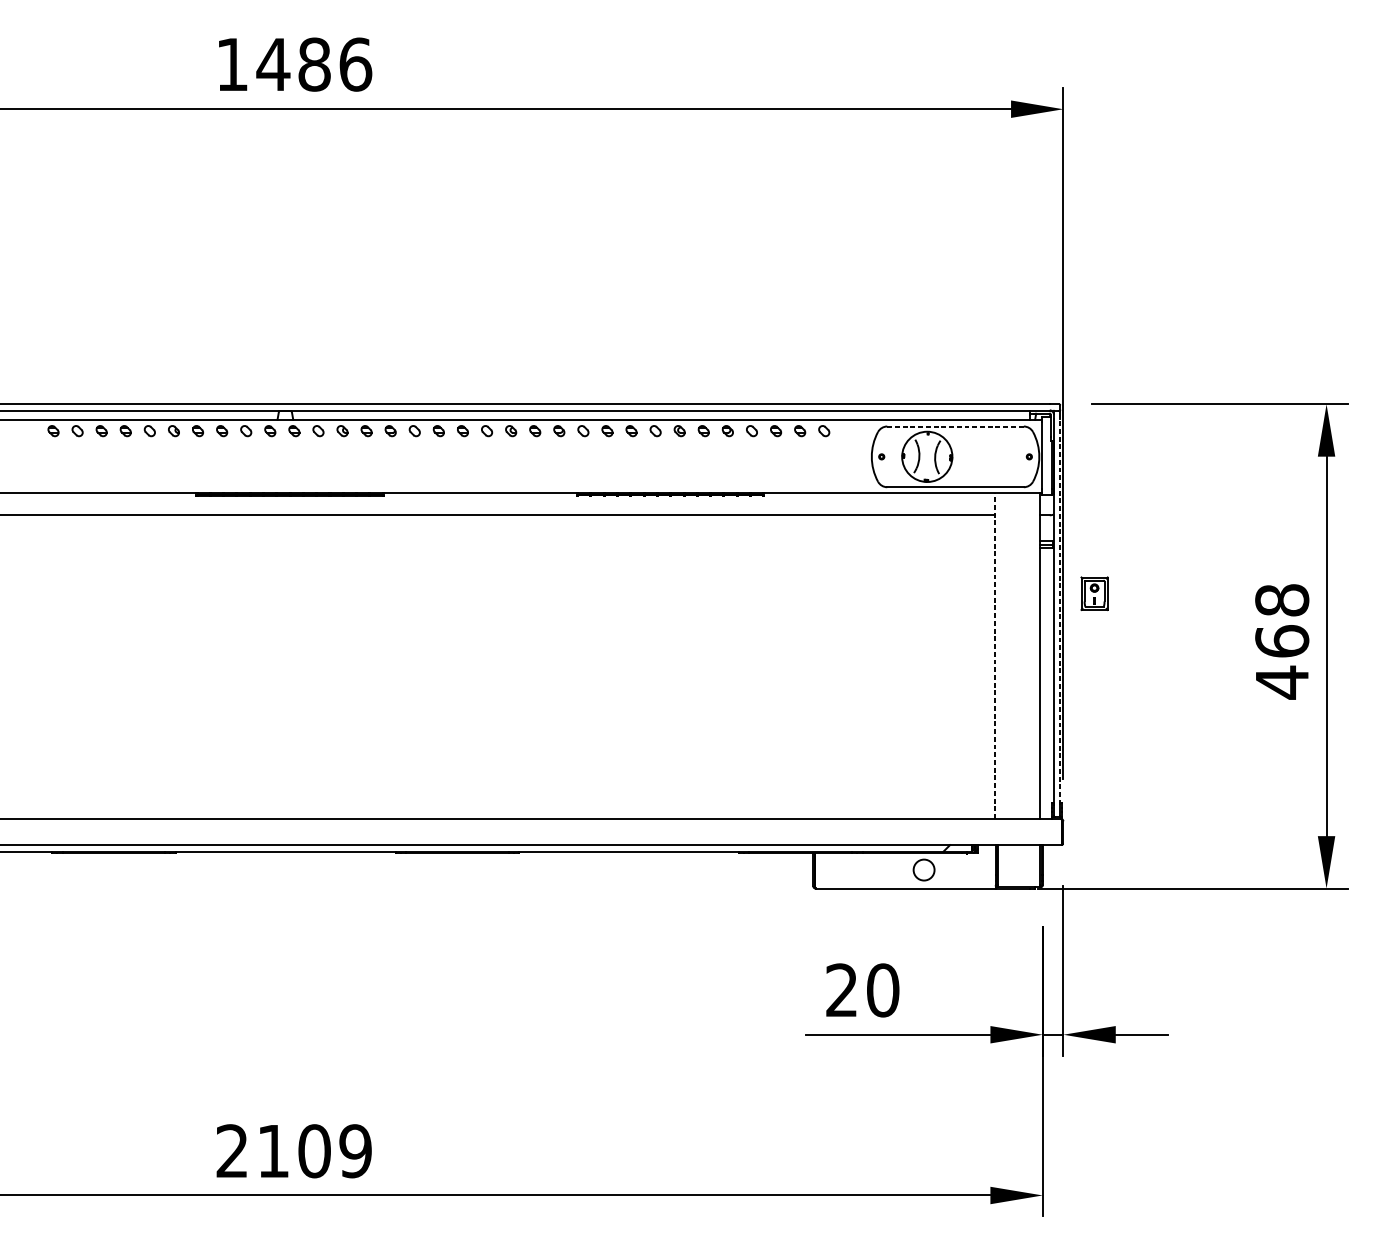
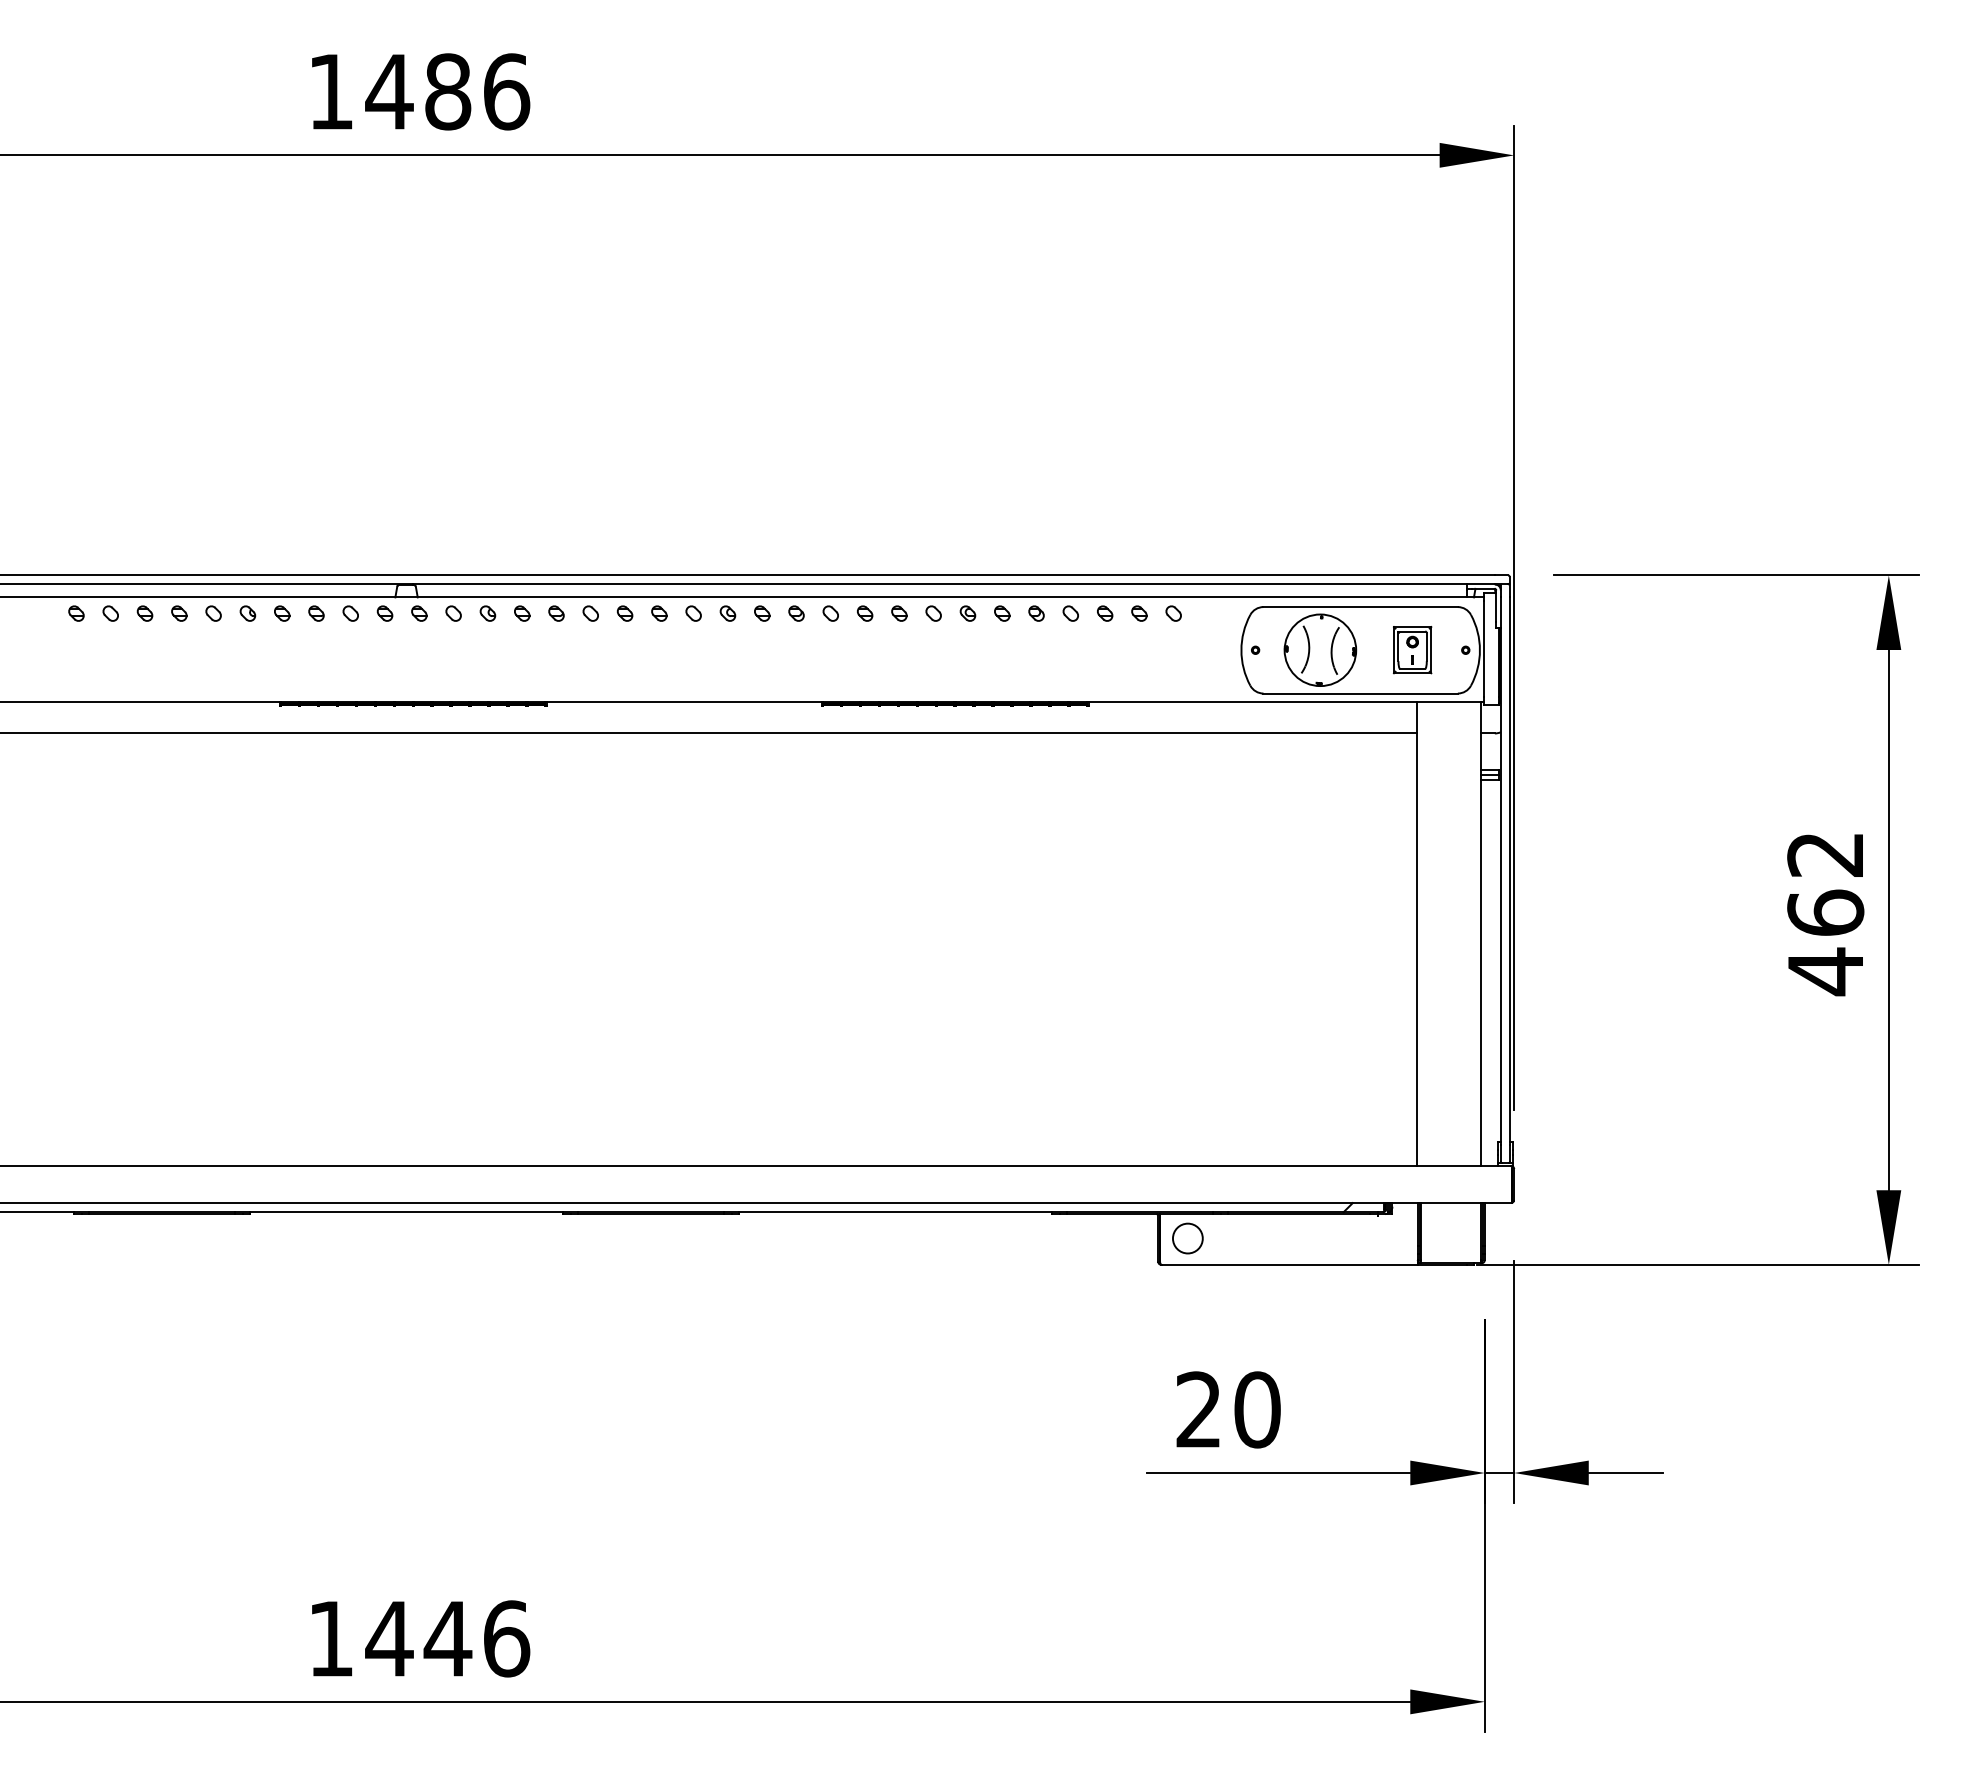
line: (956, 426) -> (1361, 607), dashed -> solid
part: (1094, 593) -> (1412, 650), moved
text: (1282, 600) -> (1825, 854), 468 -> 462
line: (1060, 611) -> (1509, 870), dashed -> solid
line: (995, 655) -> (1417, 933), dashed -> solid
circle: (923, 870) -> (1187, 1238), moved
text: (294, 1150) -> (419, 1638), 2109 -> 1446

